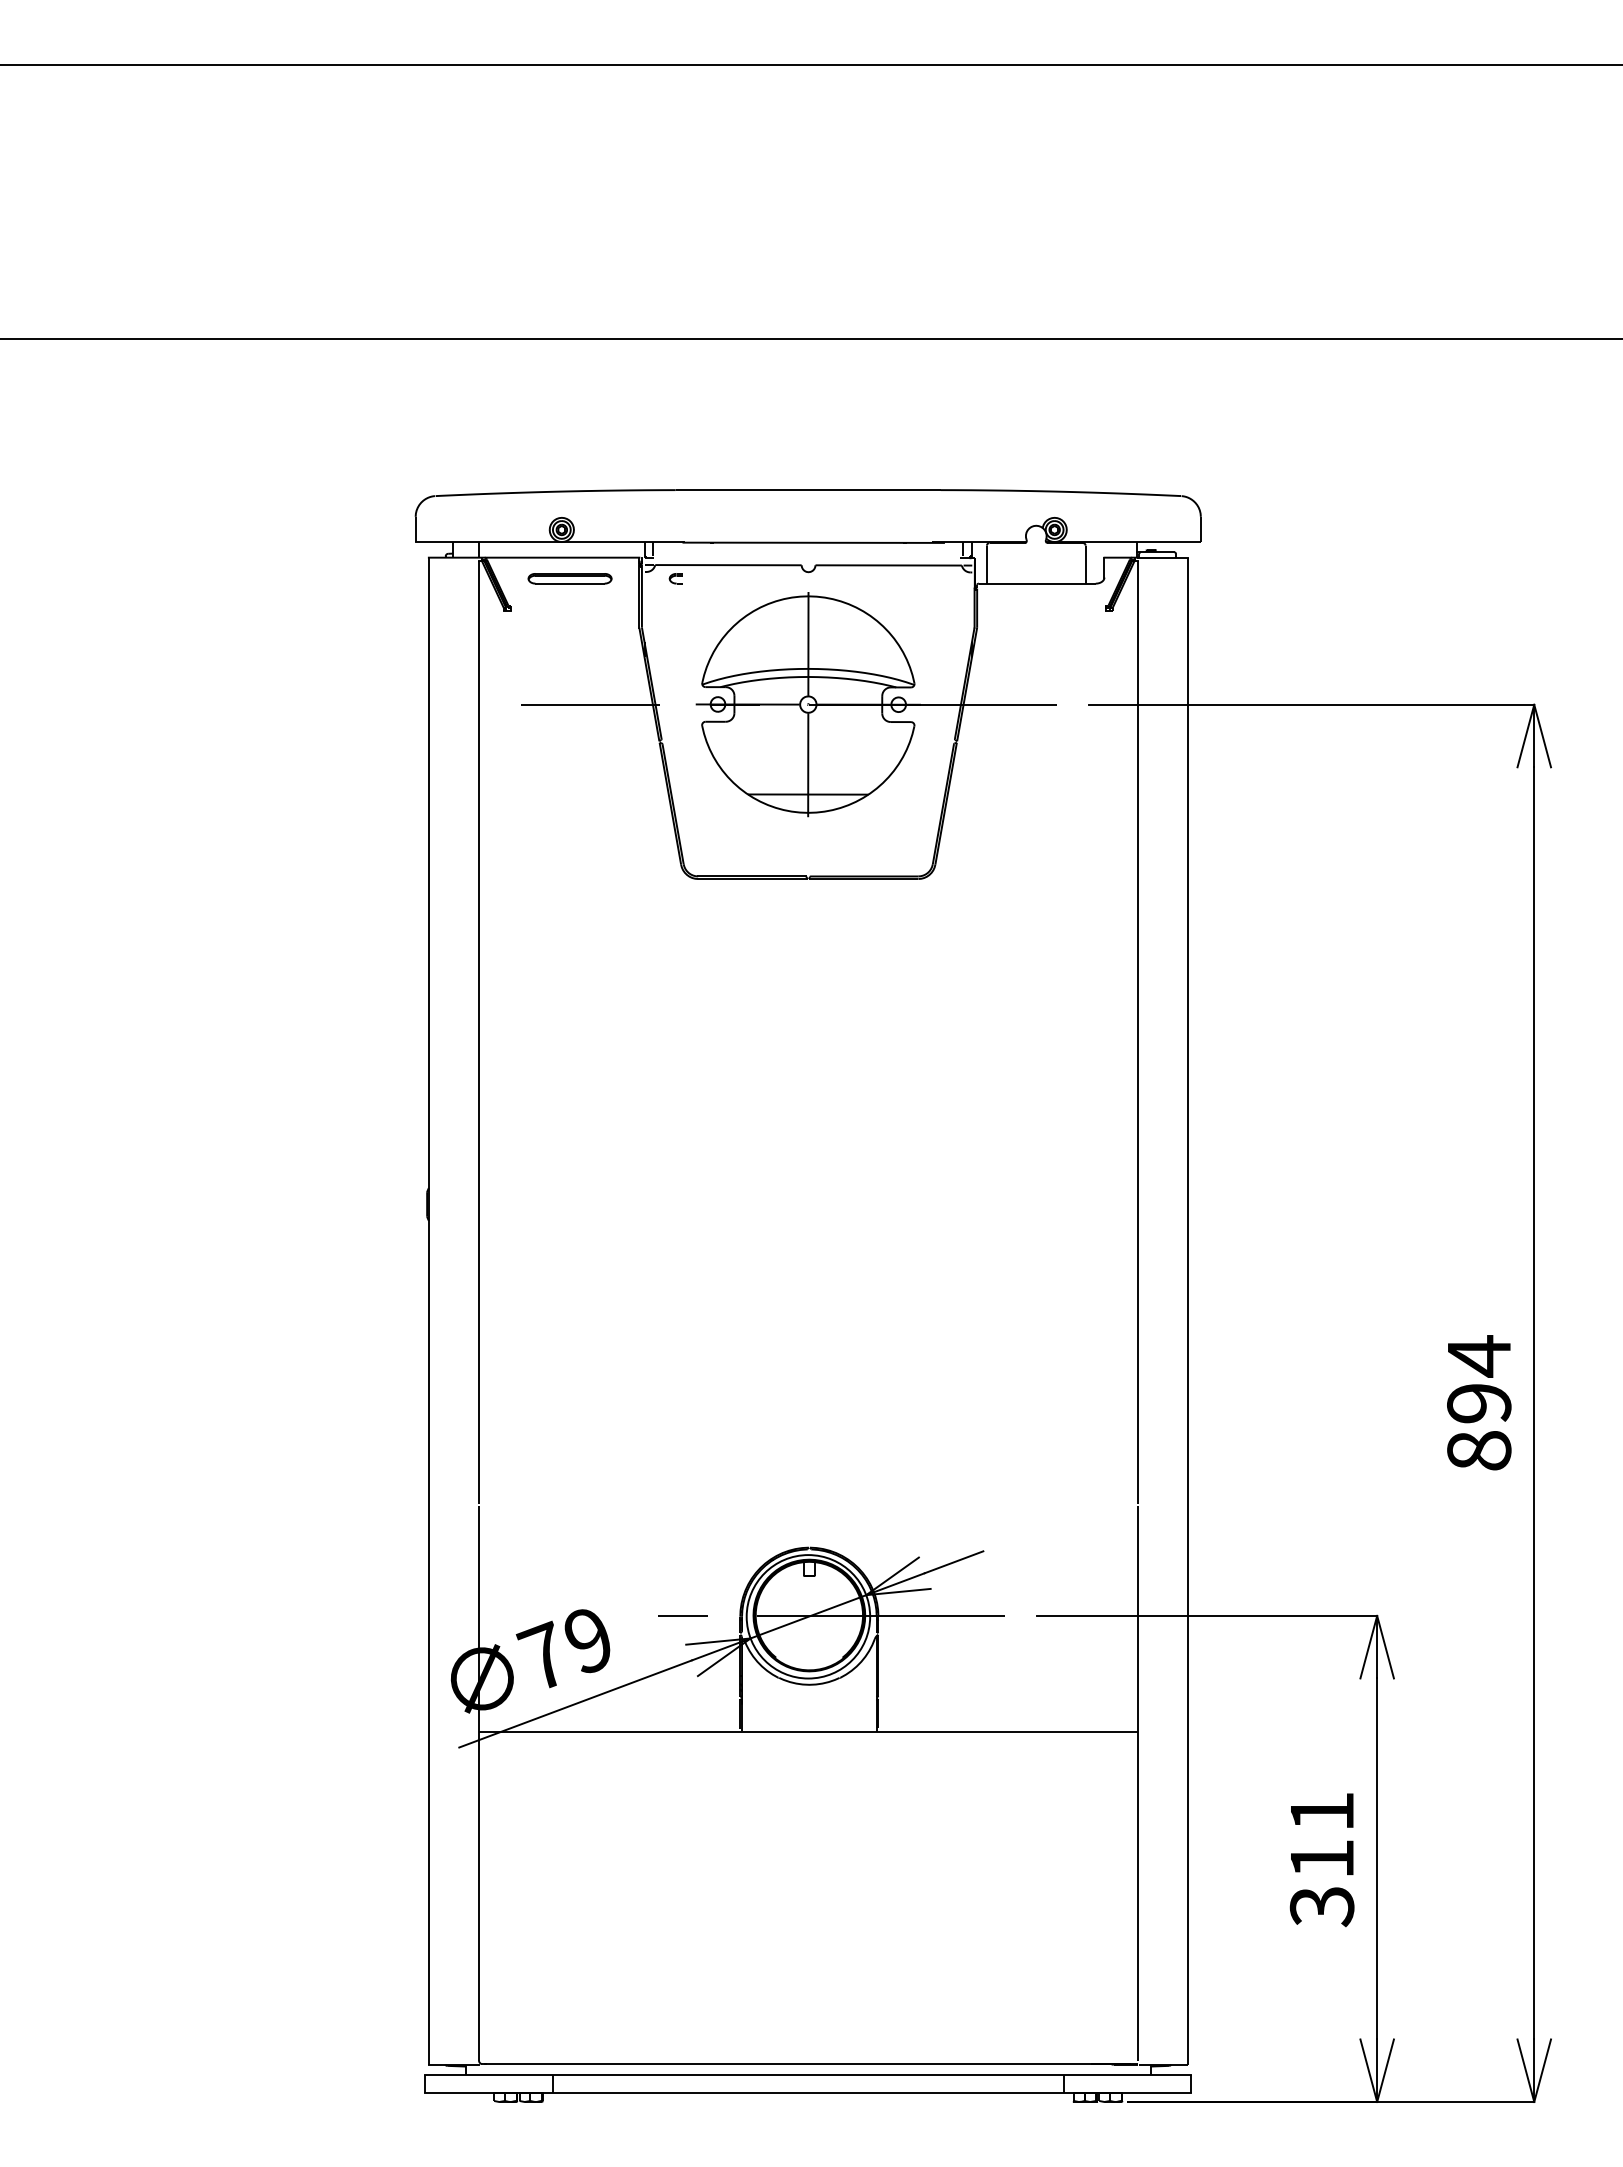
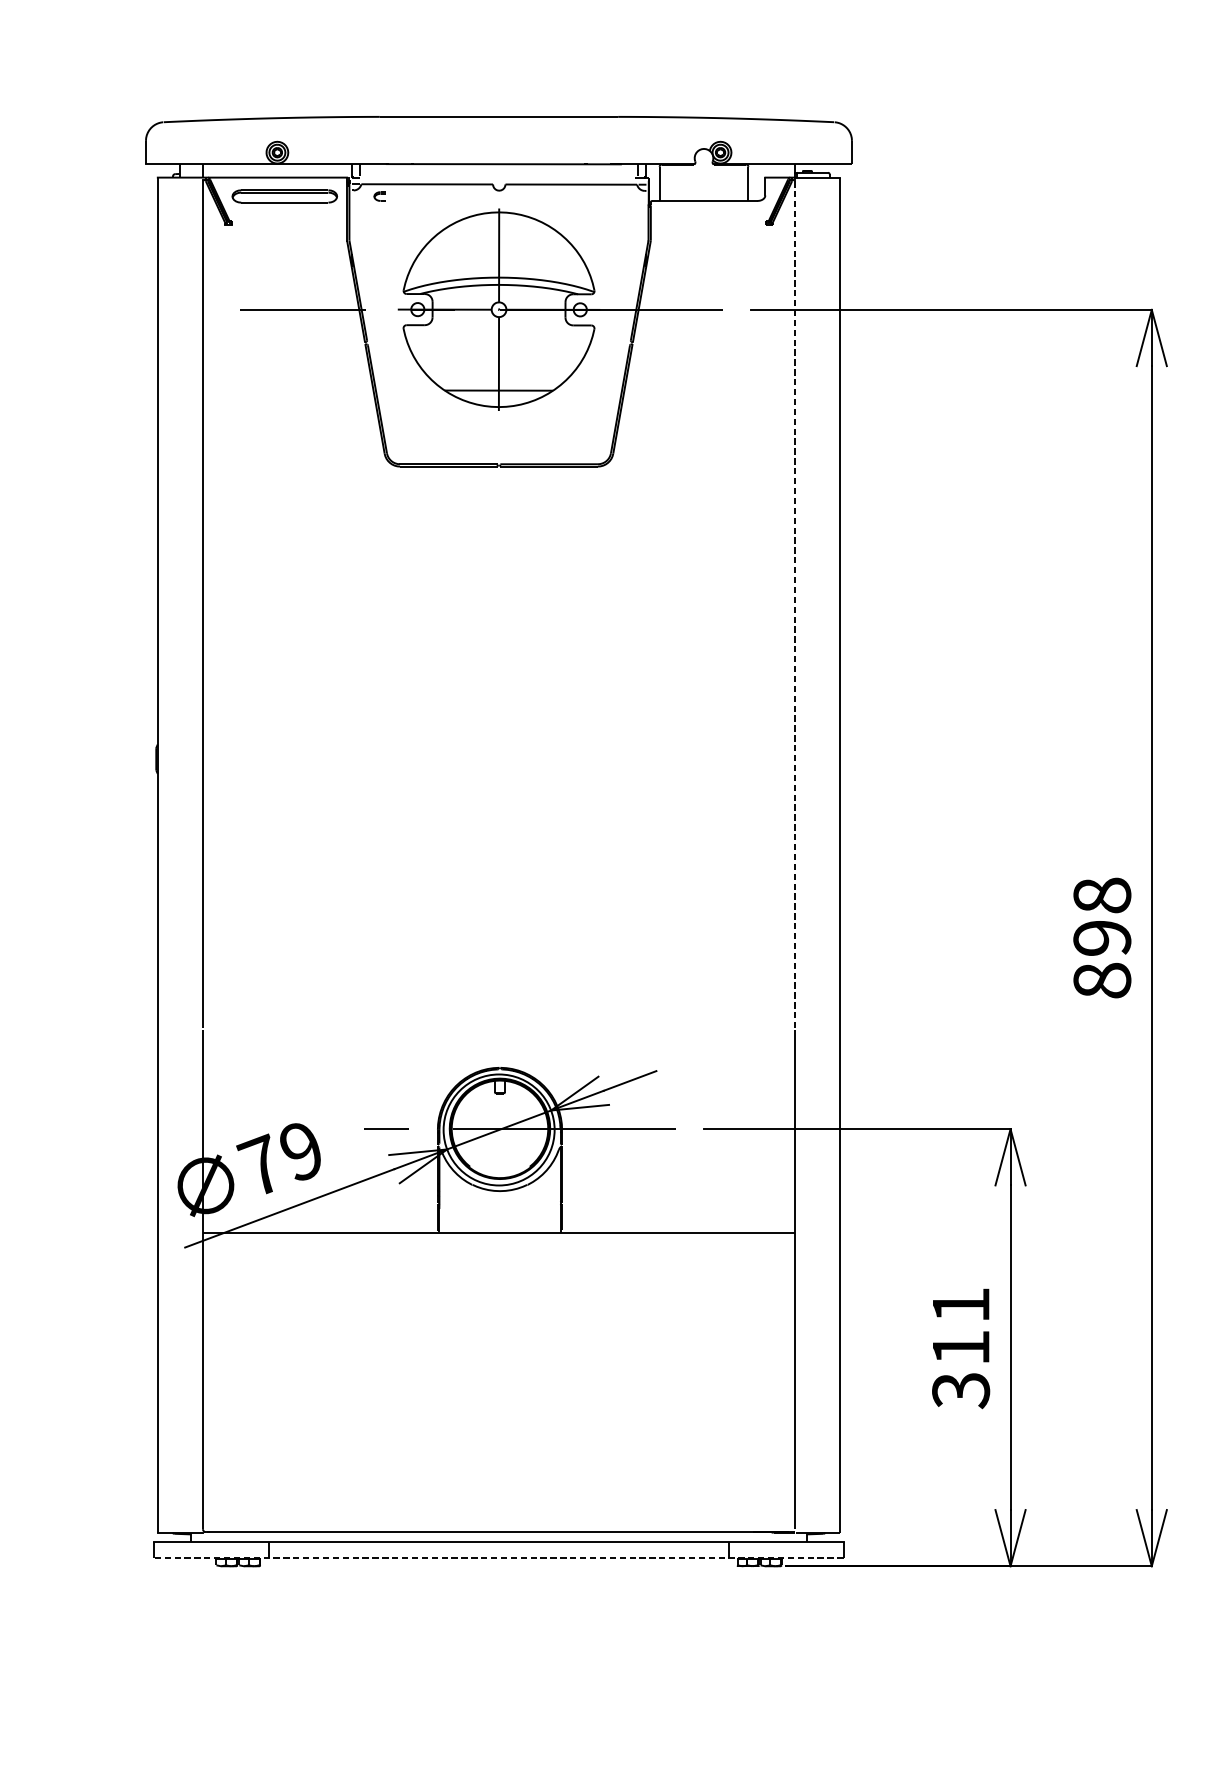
part: (569, 578) -> (284, 196), size x1.4
line: (1137, 1032) -> (795, 604), solid -> dashed
text: (1479, 1356) -> (1102, 895), 894 -> 898
line: (807, 2092) -> (498, 1557), solid -> dashed

